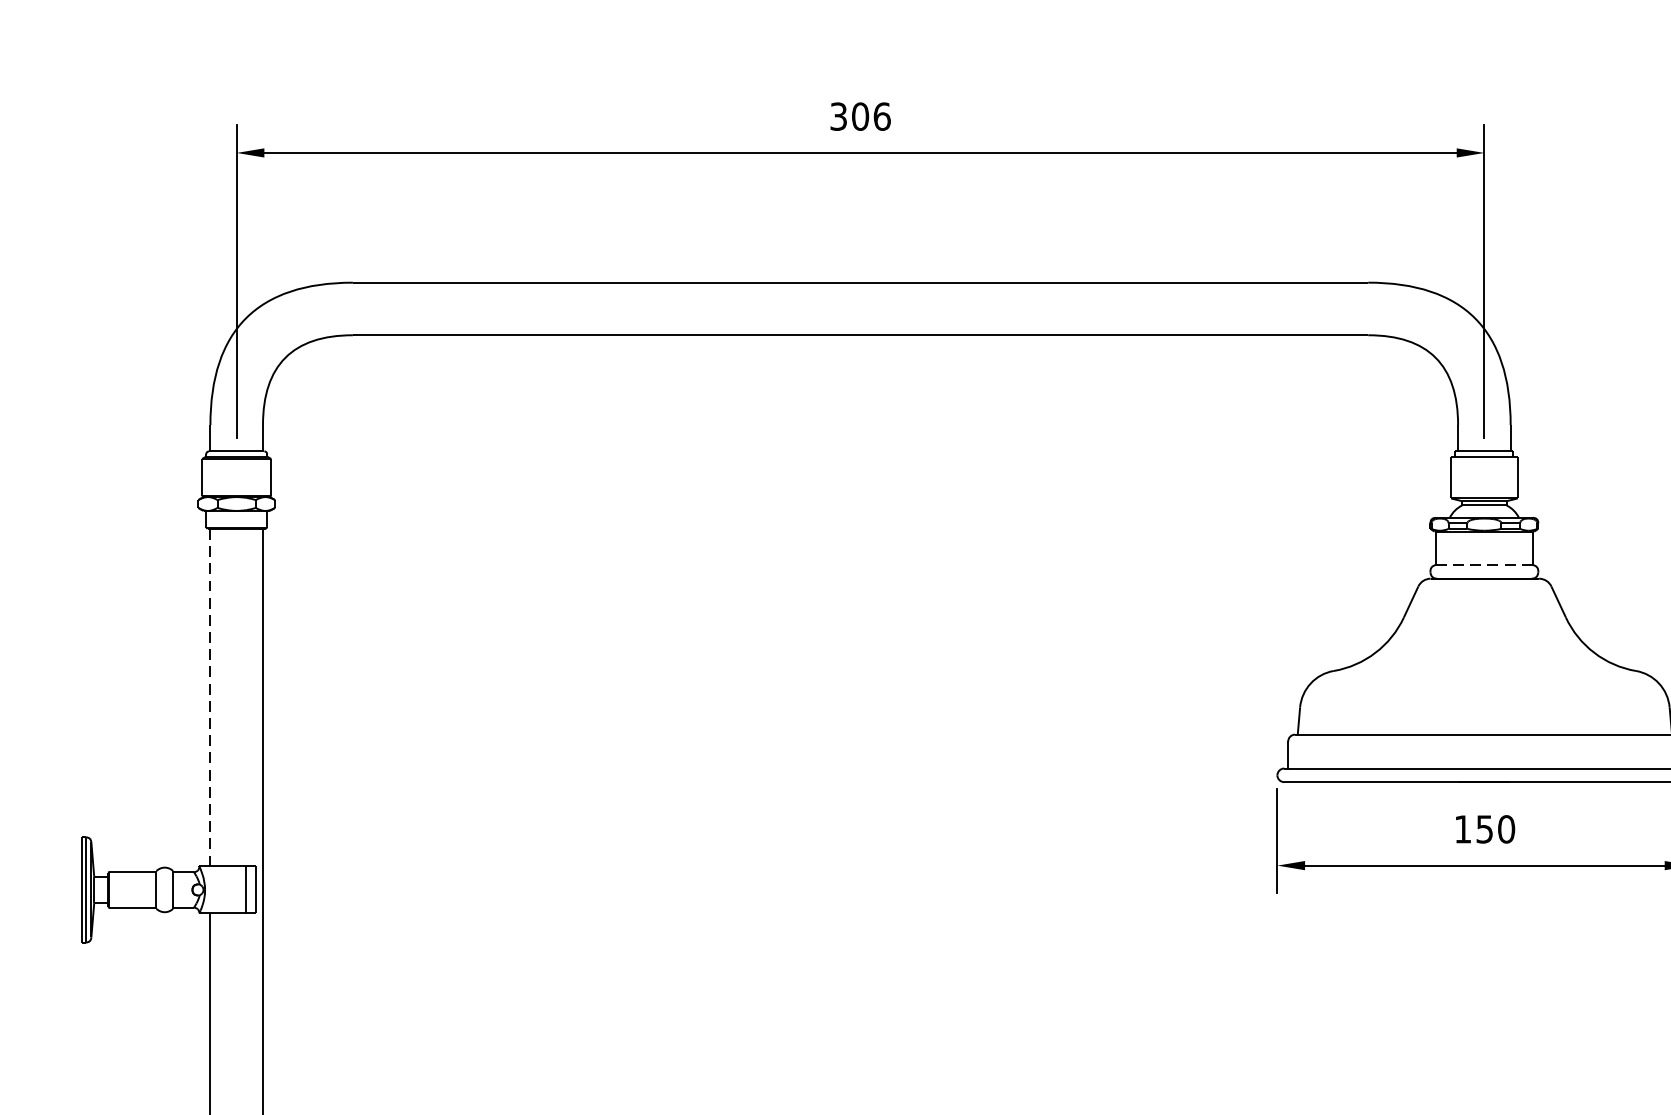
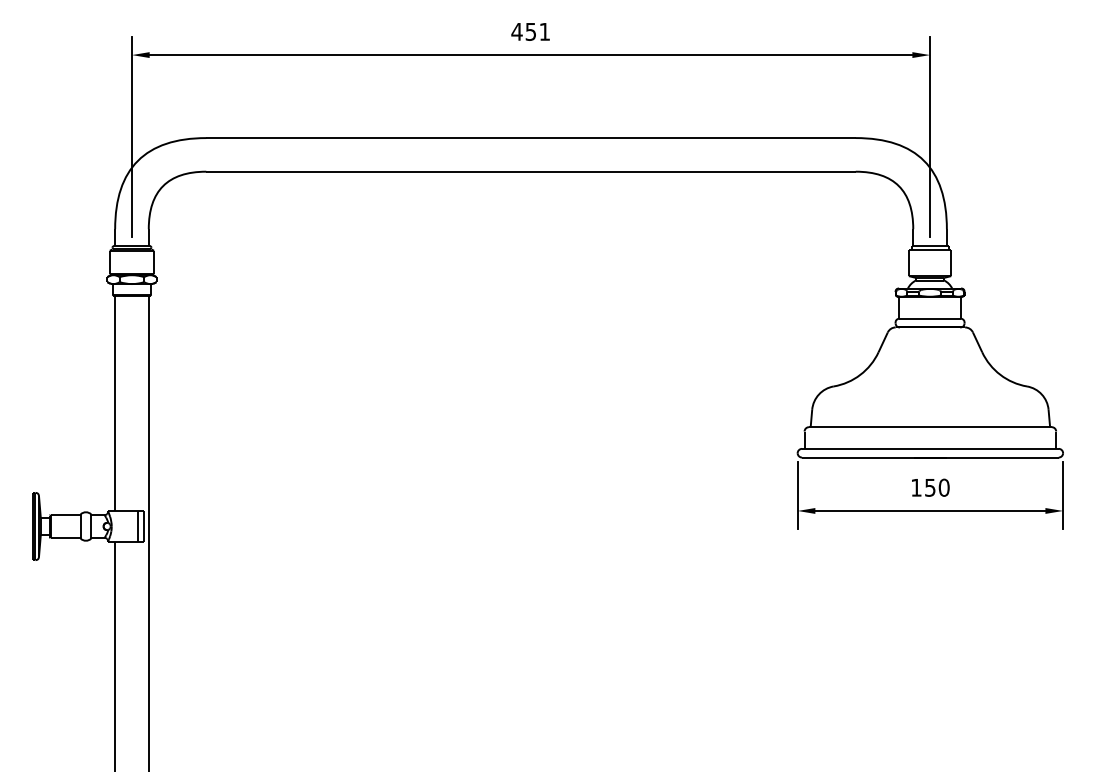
text: (859, 116) -> (530, 31), 306 -> 451
line: (1485, 564) -> (930, 318), dashed -> solid
line: (210, 697) -> (115, 403), dashed -> solid

